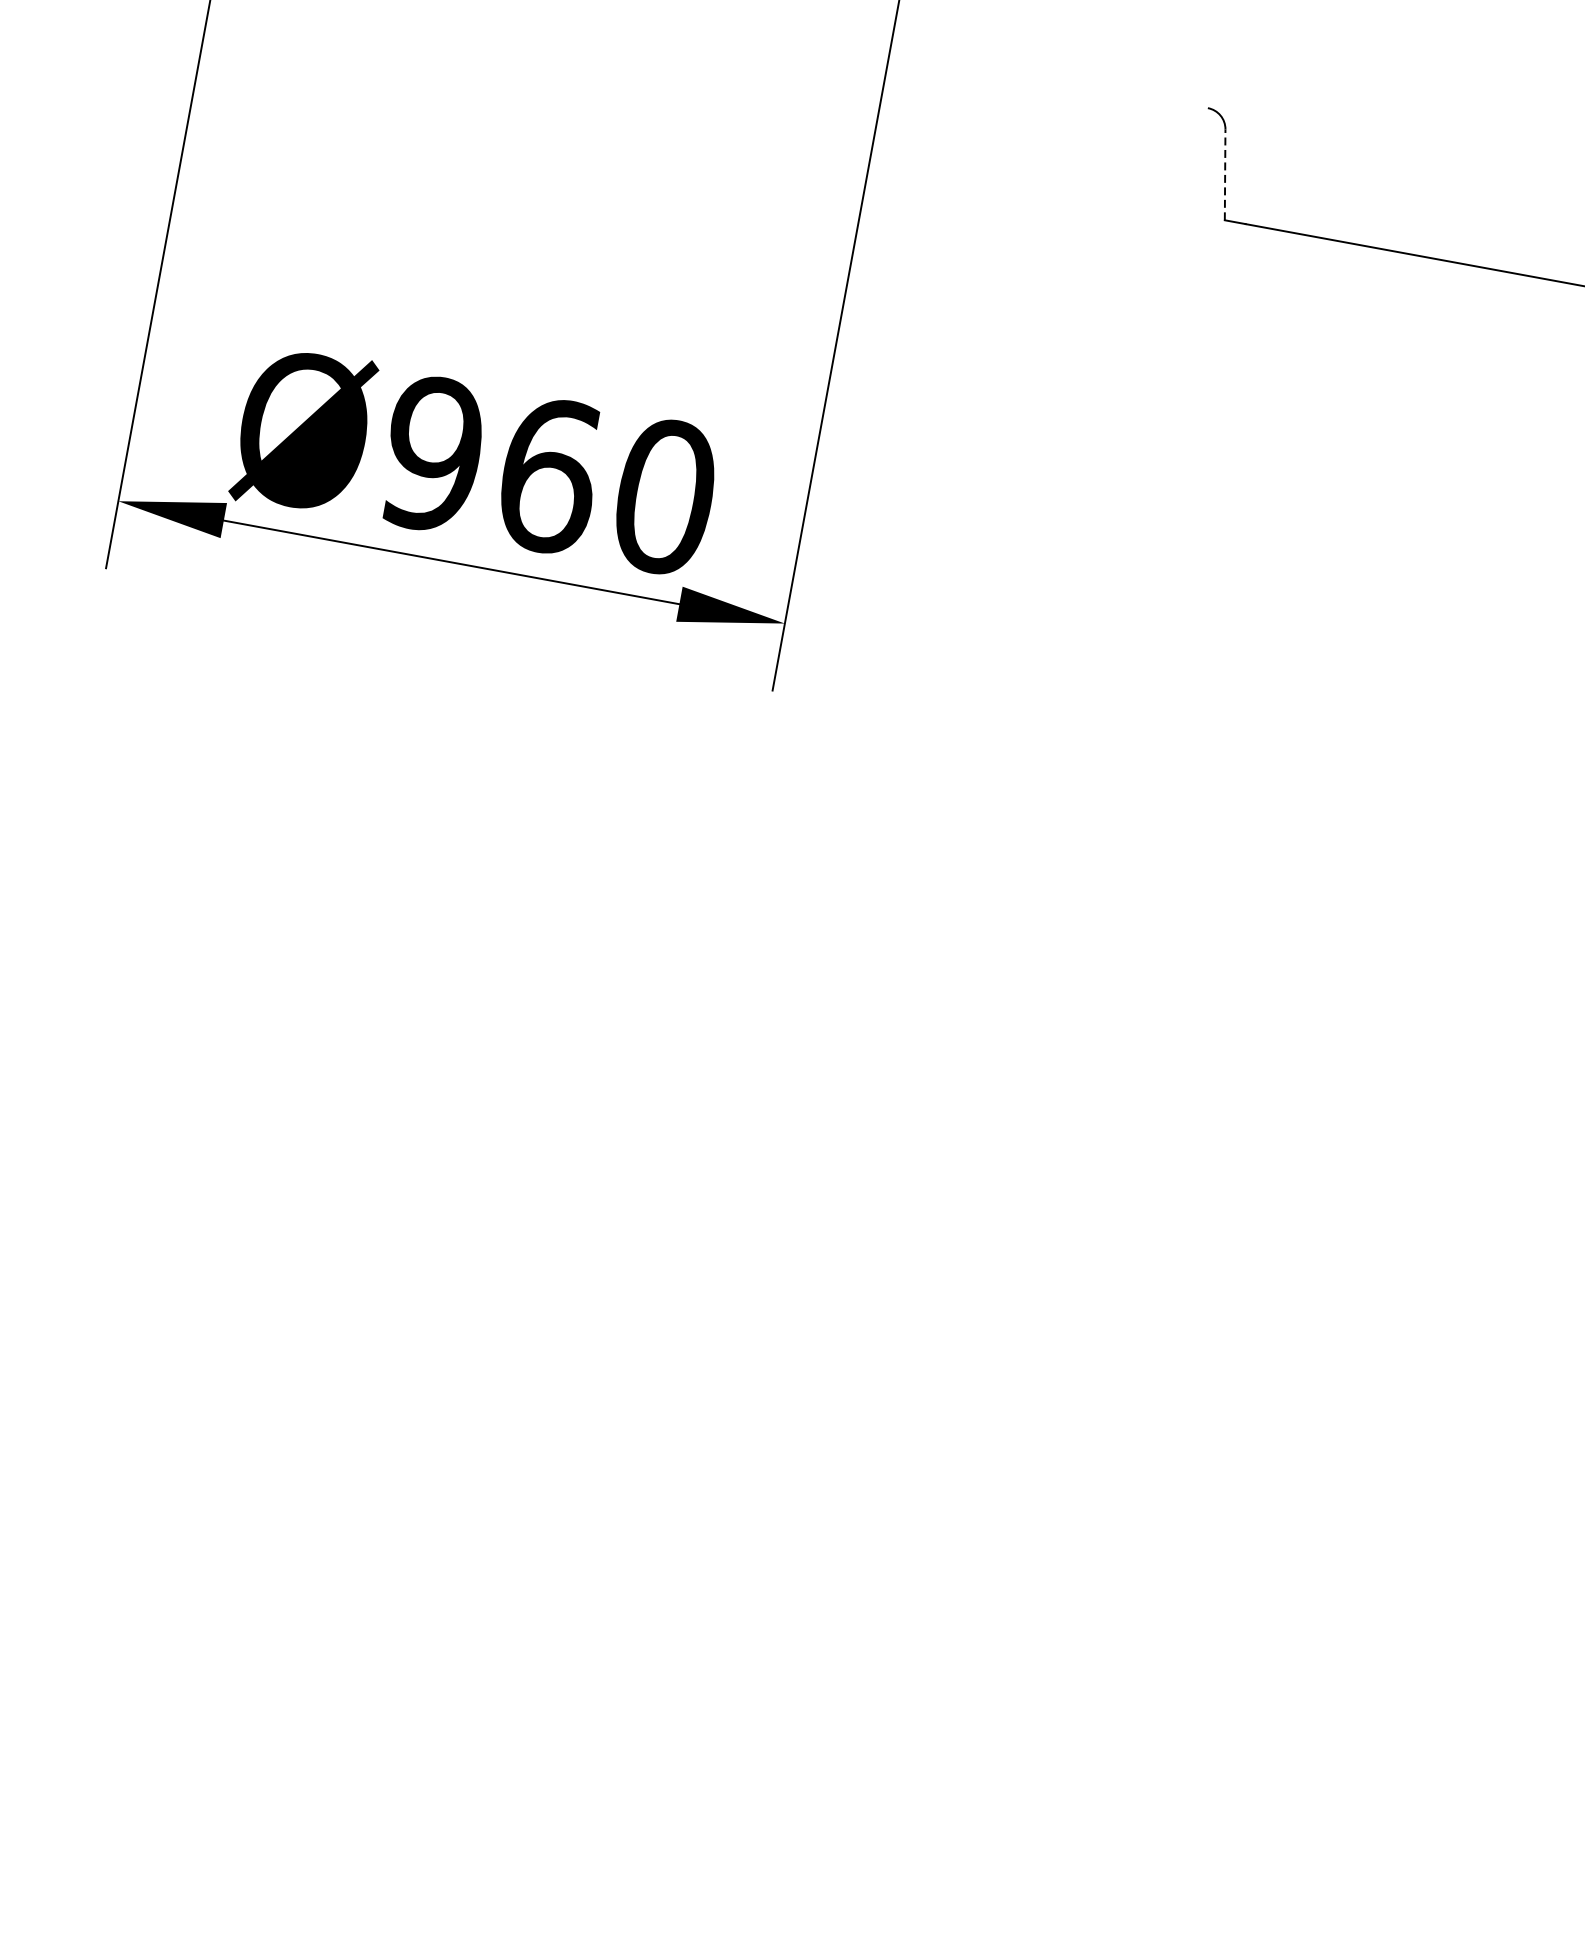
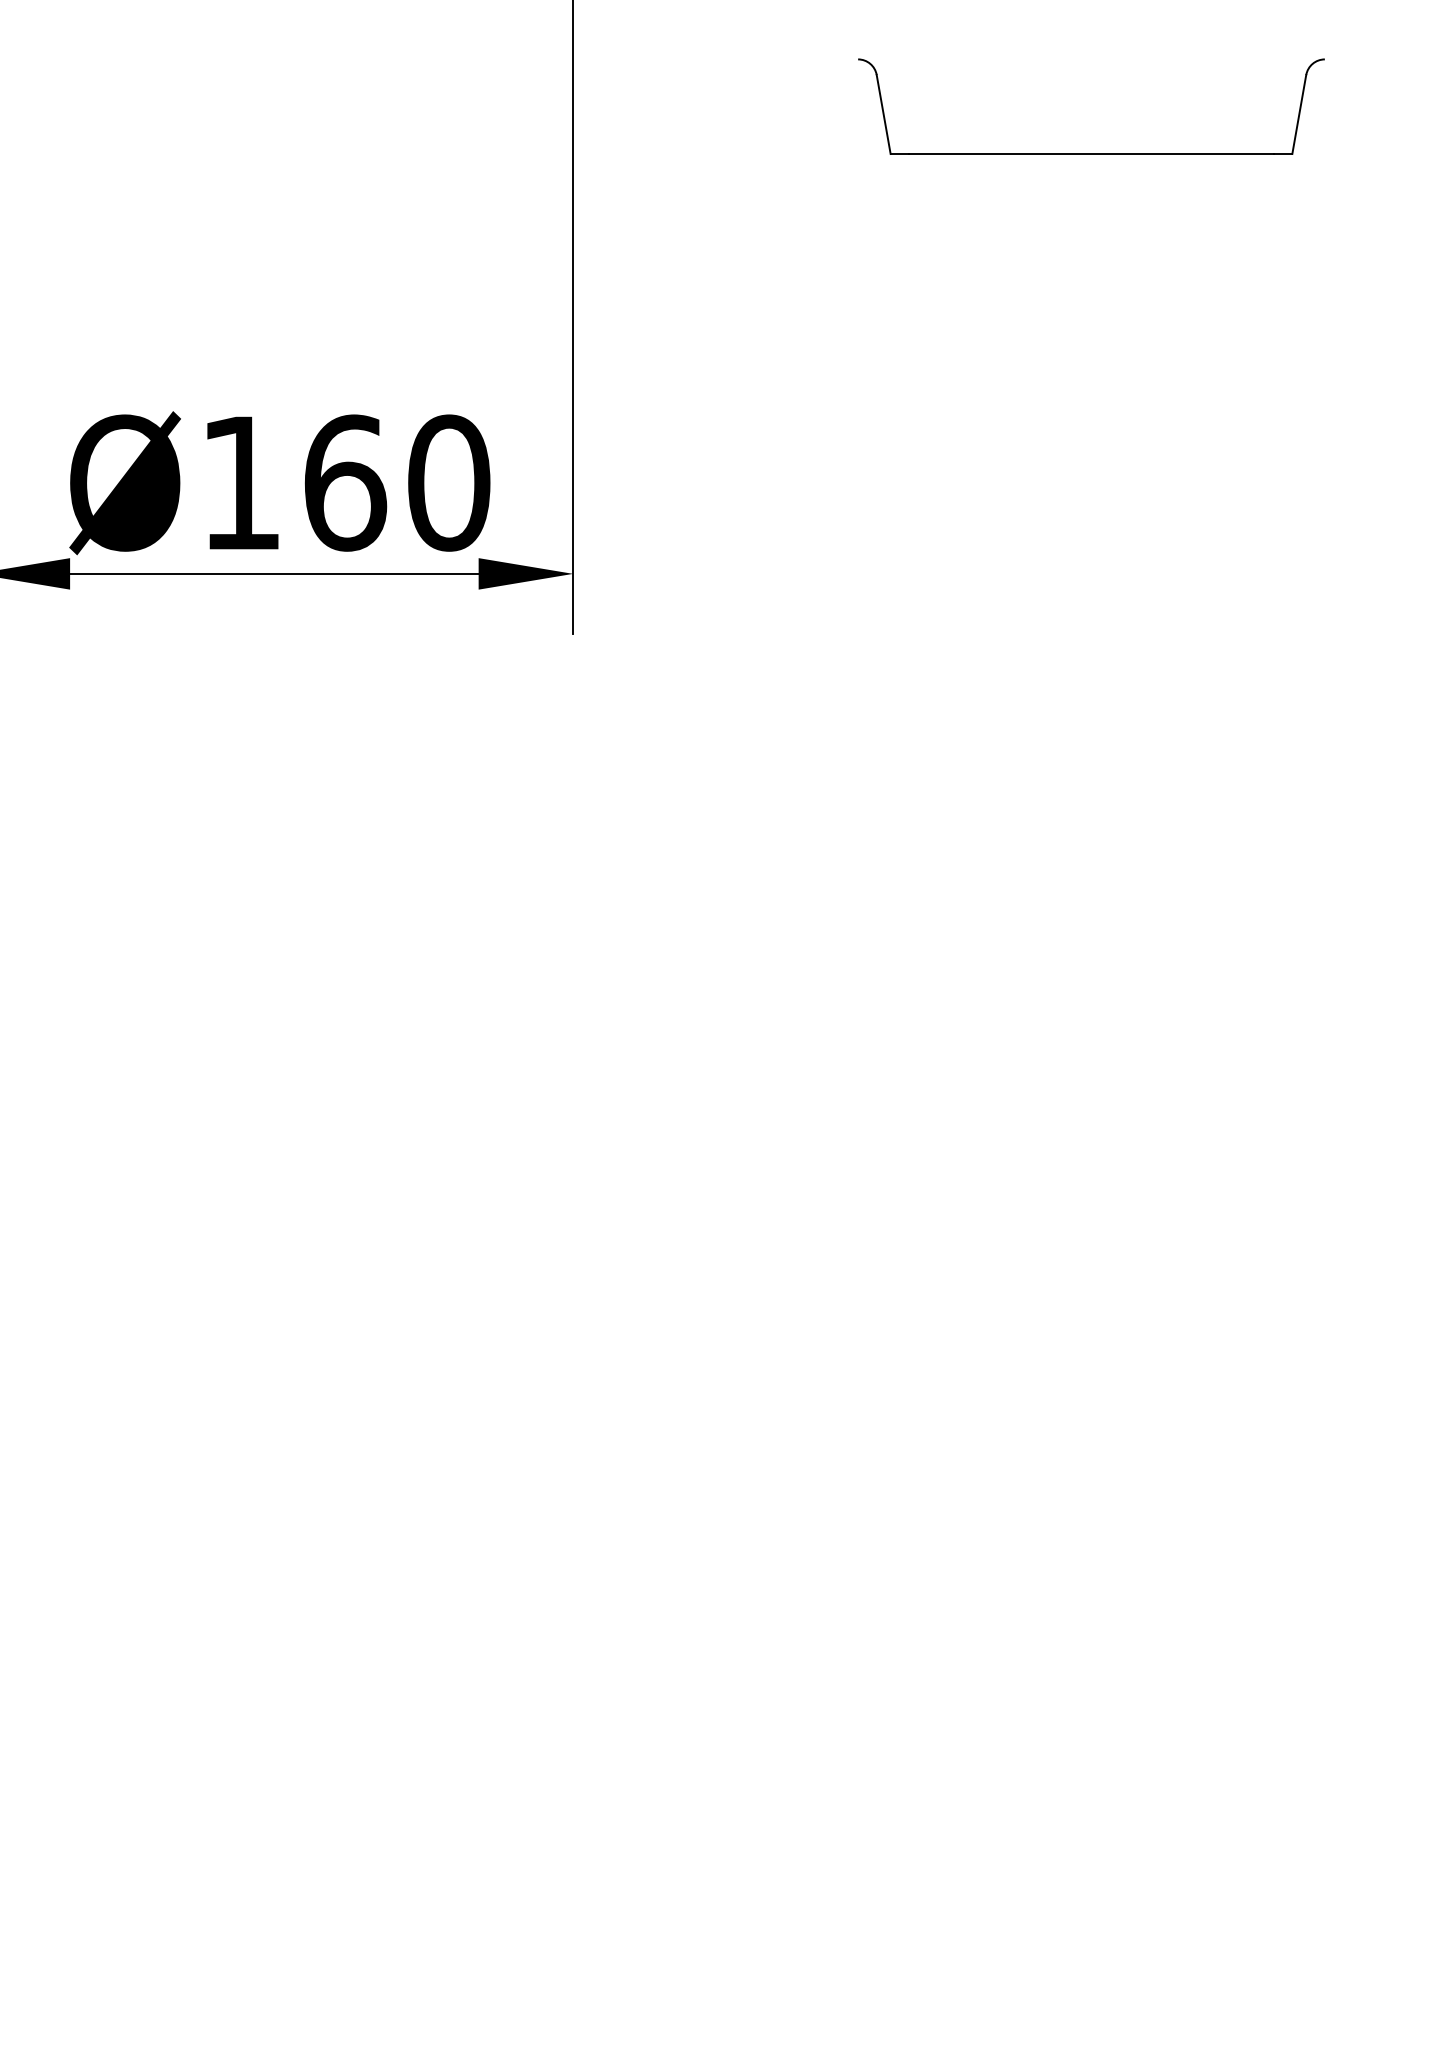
line: (1224, 174) -> (883, 114), dashed -> solid
text: (432, 453) -> (240, 482), Ø960 -> Ø160

